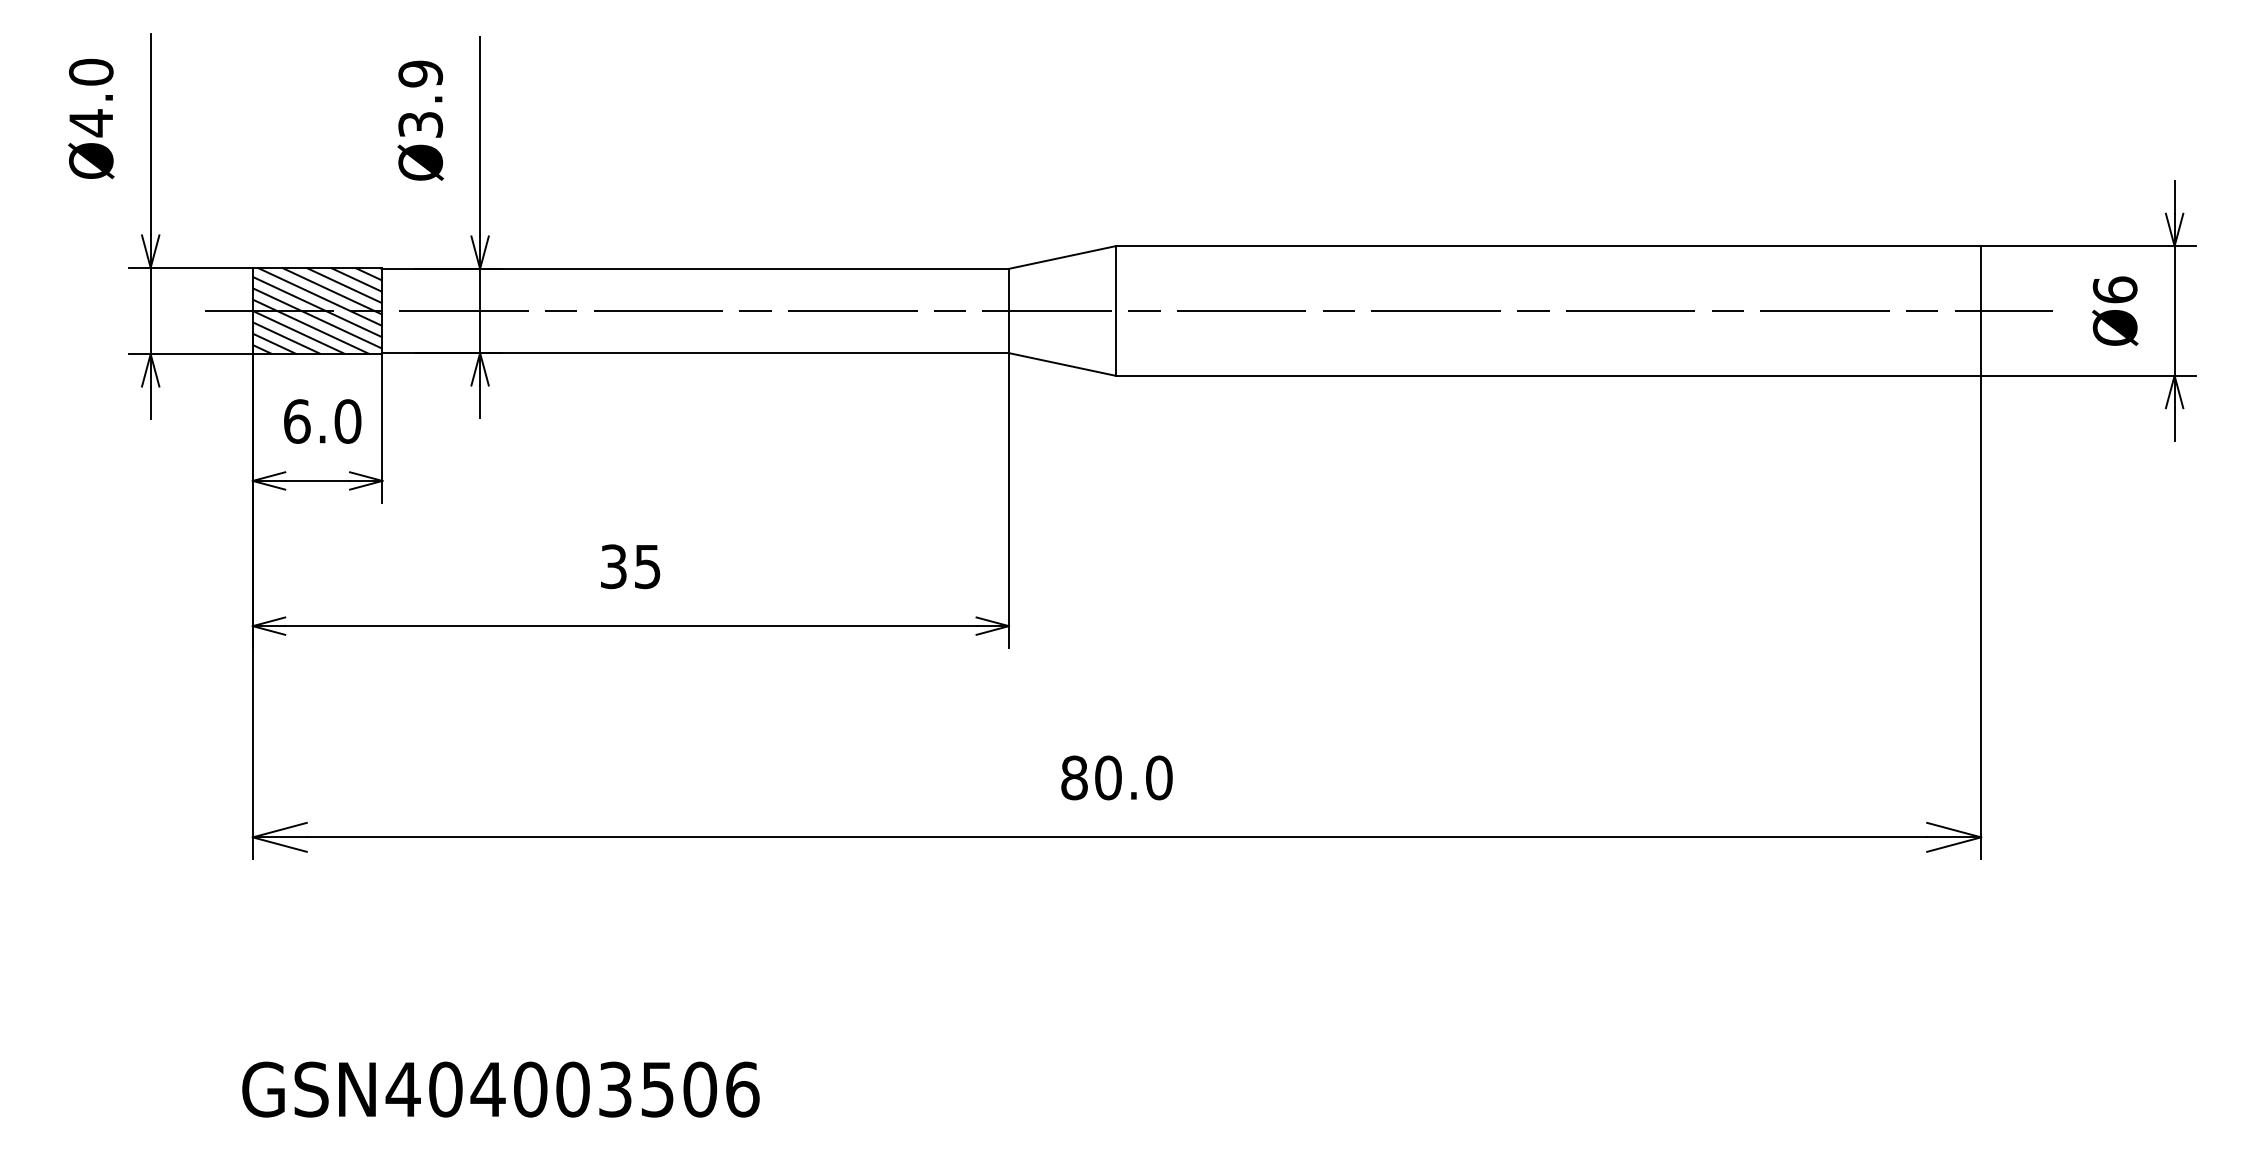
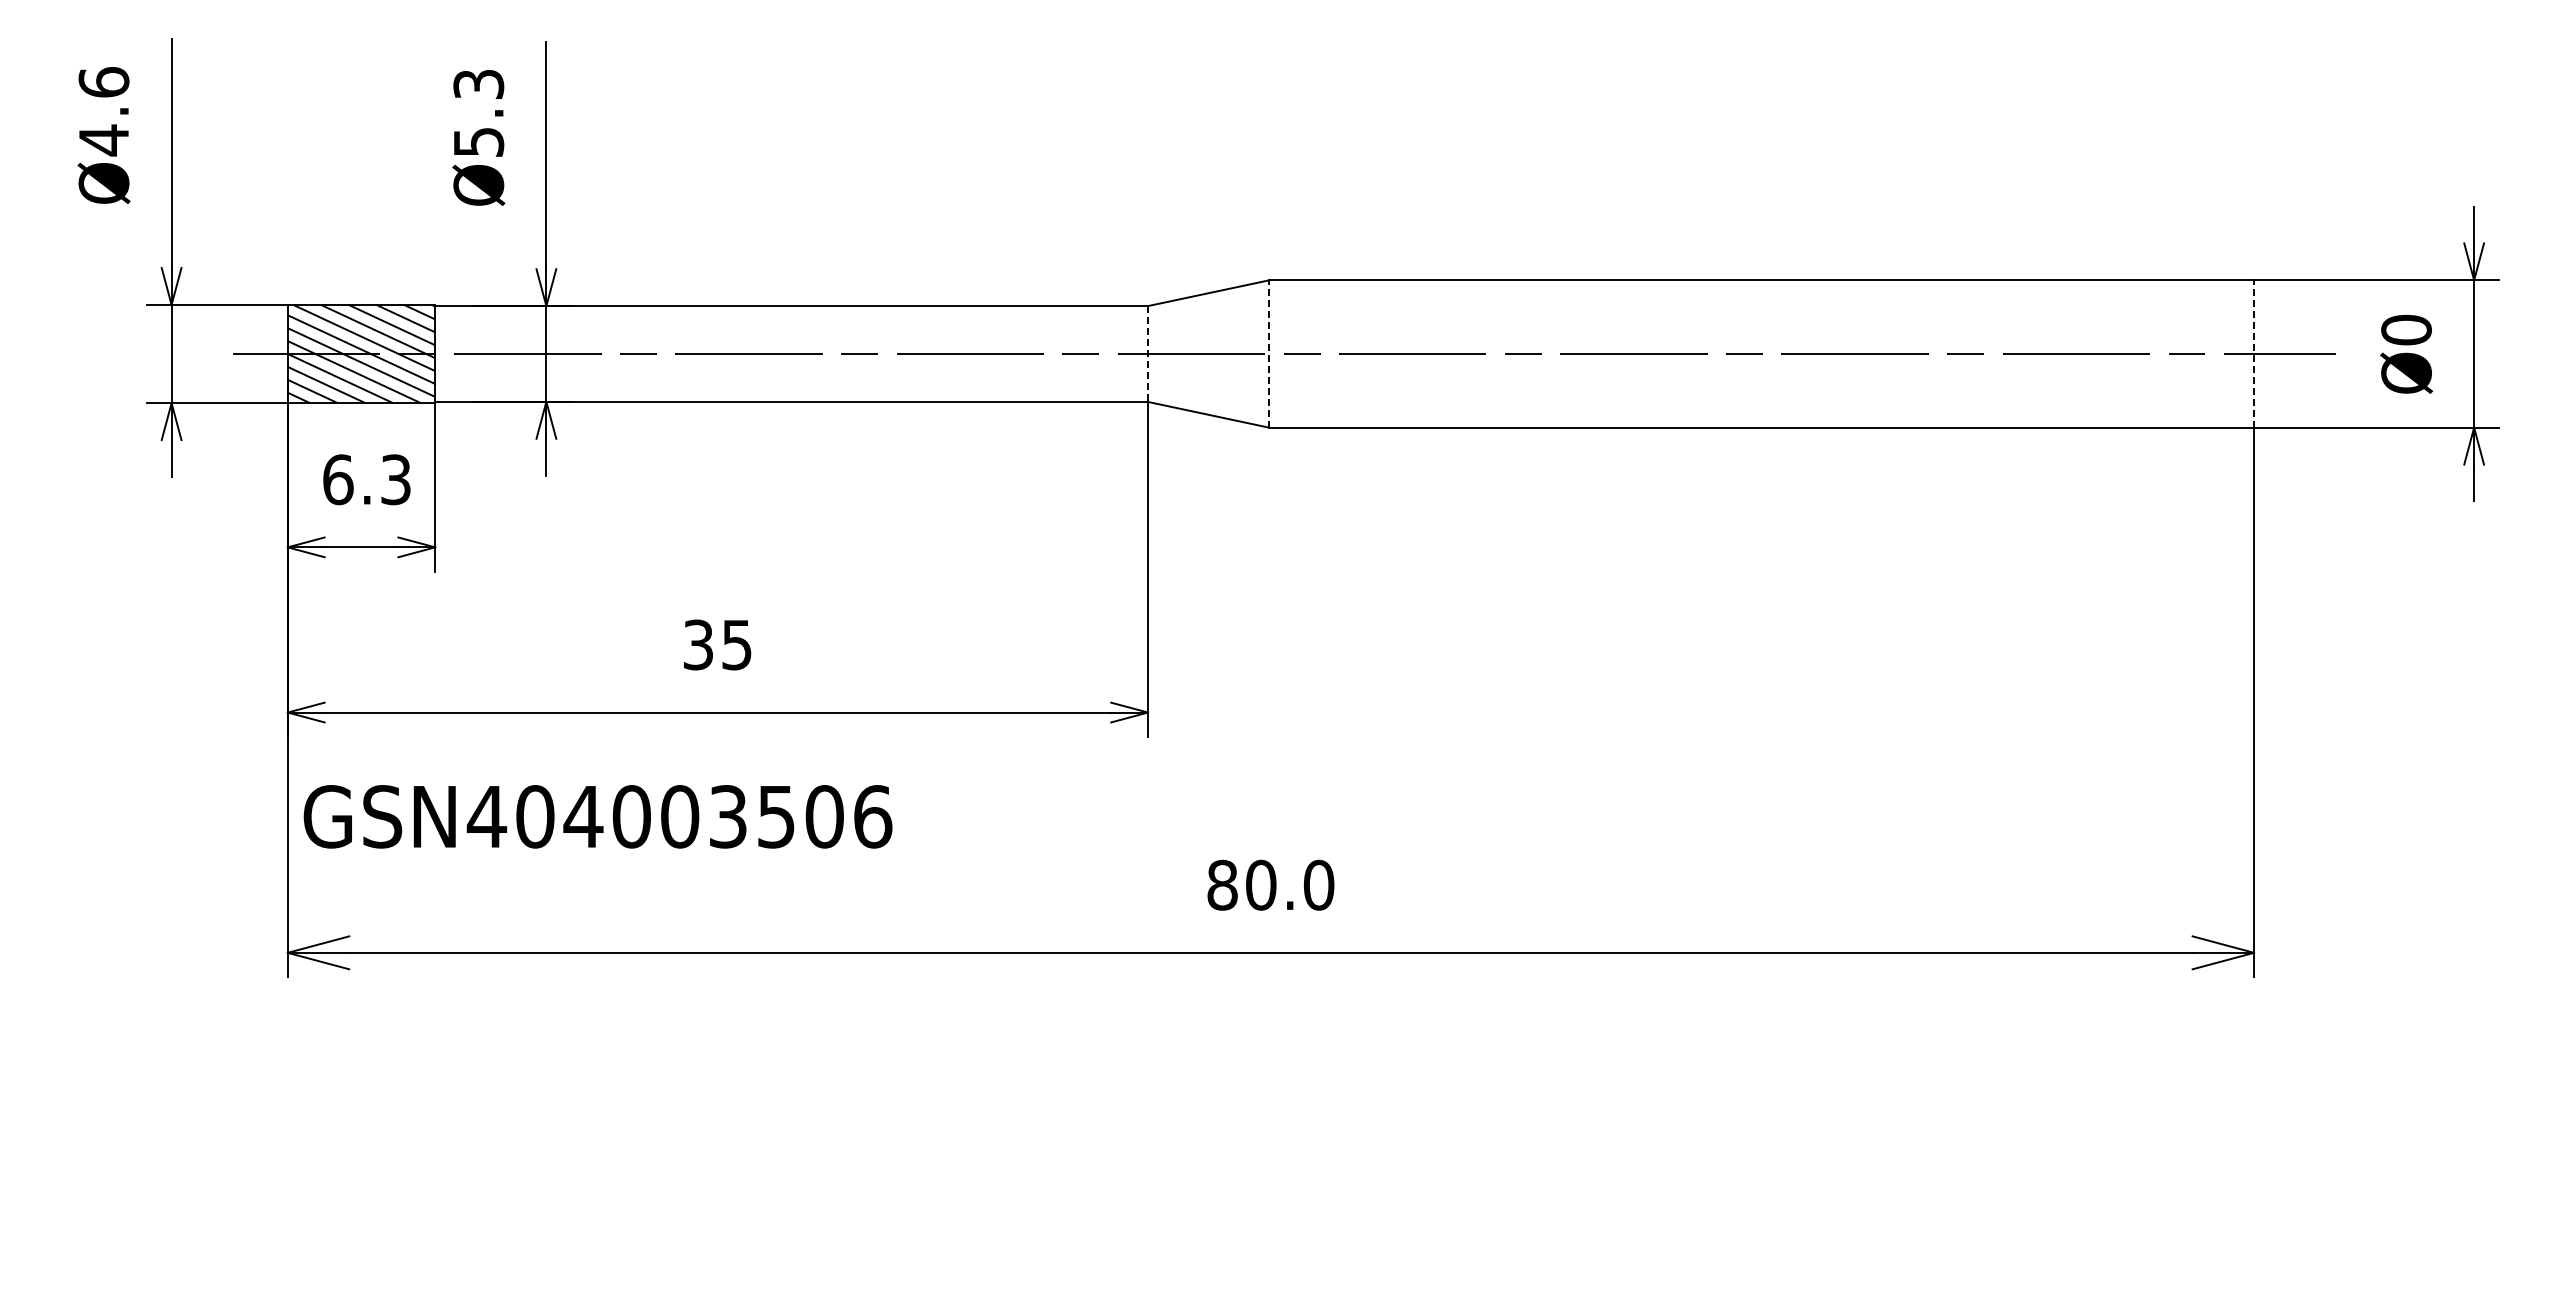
text: (90, 72) -> (103, 82), Ø4.0 -> Ø4.6
text: (420, 98) -> (478, 112), Ø3.9 -> Ø5.3
text: (2115, 289) -> (2406, 329), Ø6 -> Ø0
line: (1009, 311) -> (1148, 354), solid -> dashed
line: (1115, 311) -> (1269, 354), solid -> dashed
line: (1981, 311) -> (2254, 354), solid -> dashed
text: (348, 421) -> (396, 479), 6.0 -> 6.3
text: (500, 1089) -> (597, 816), moved

